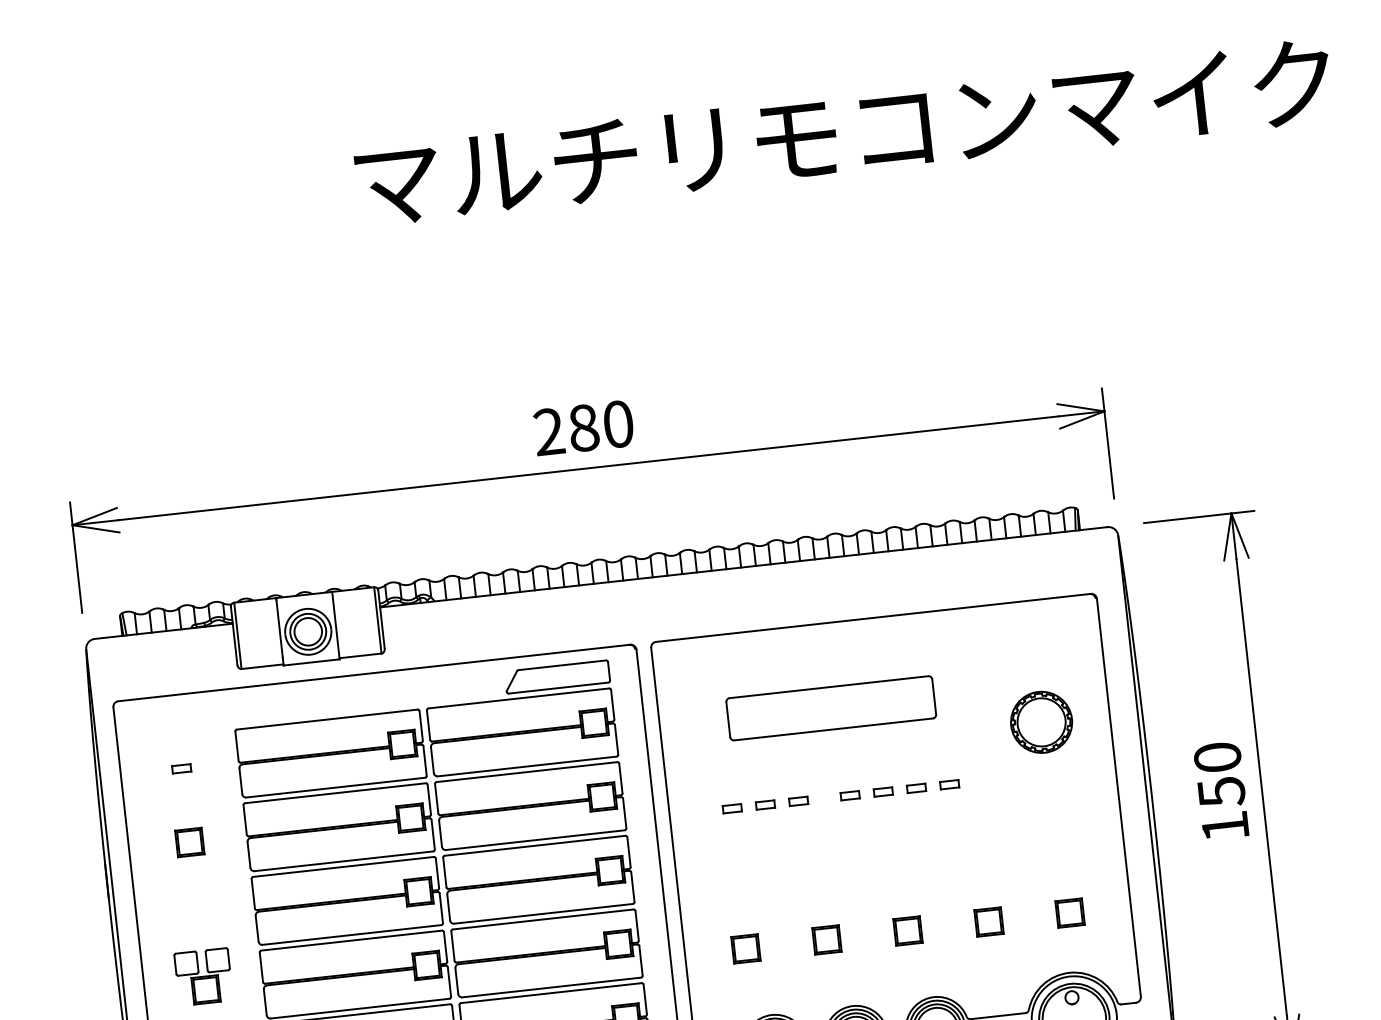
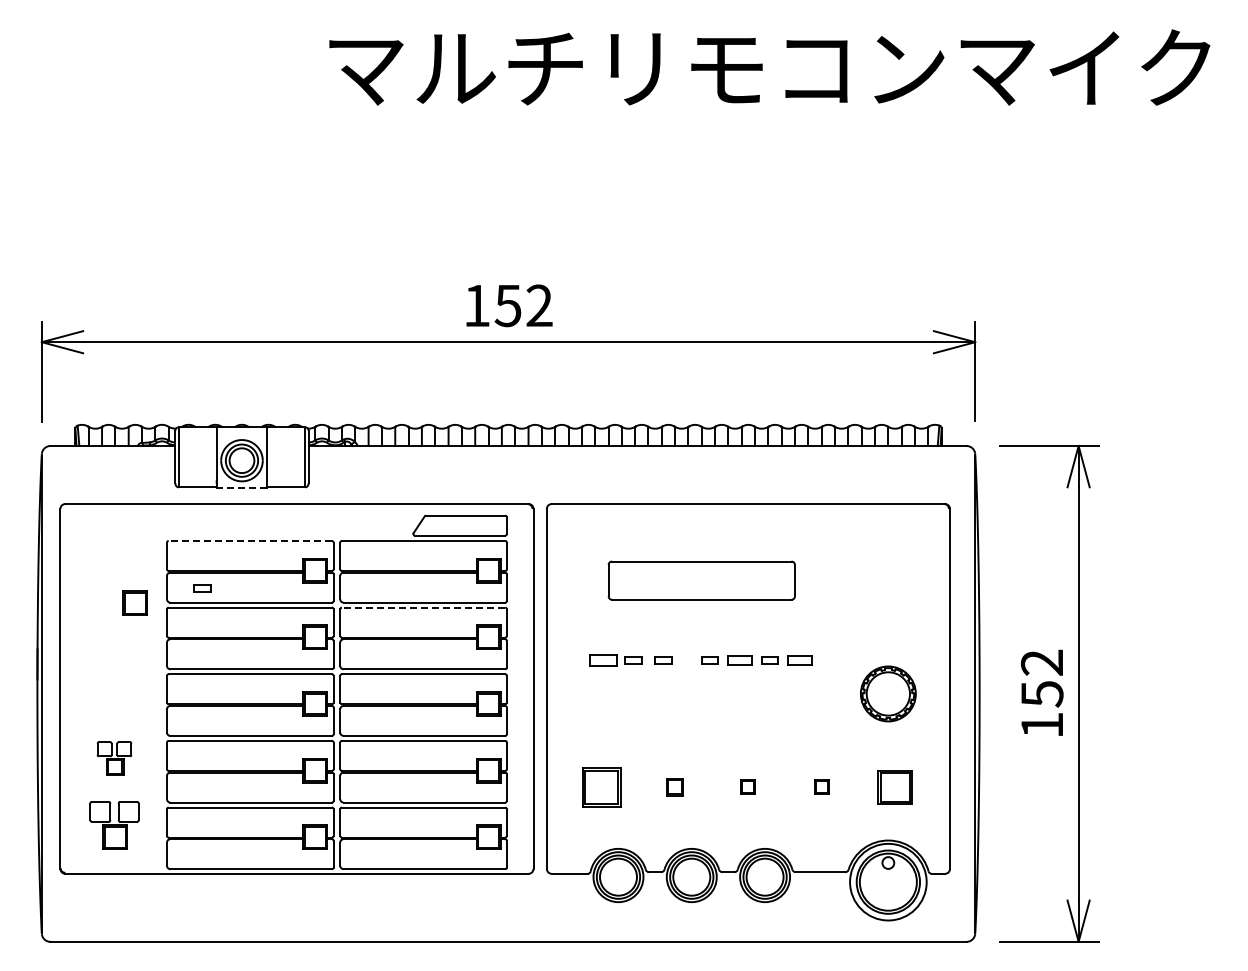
text: (583, 427) -> (508, 305), 280 -> 152
line: (311, 662) -> (241, 488), solid -> dashed
line: (327, 720) -> (250, 541), solid -> dashed
part: (1041, 721) -> (888, 693), moved
text: (1217, 757) -> (1042, 662), 150 -> 152
part: (181, 768) -> (202, 588), moved
line: (526, 771) -> (423, 607), solid -> dashed
part: (949, 784) -> (799, 660), size x1.4
part: (882, 792) -> (739, 660), size x1.4
part: (732, 808) -> (603, 660), size x1.6
part: (188, 841) -> (134, 602), moved
part: (1069, 912) -> (894, 786), size x1.4
part: (988, 921) -> (821, 786), size x0.6
part: (906, 930) -> (747, 786), size x0.6
part: (826, 939) -> (674, 786), size x0.7
part: (745, 948) -> (601, 786), size x1.6
part: (203, 976) -> (114, 758), size x0.7

